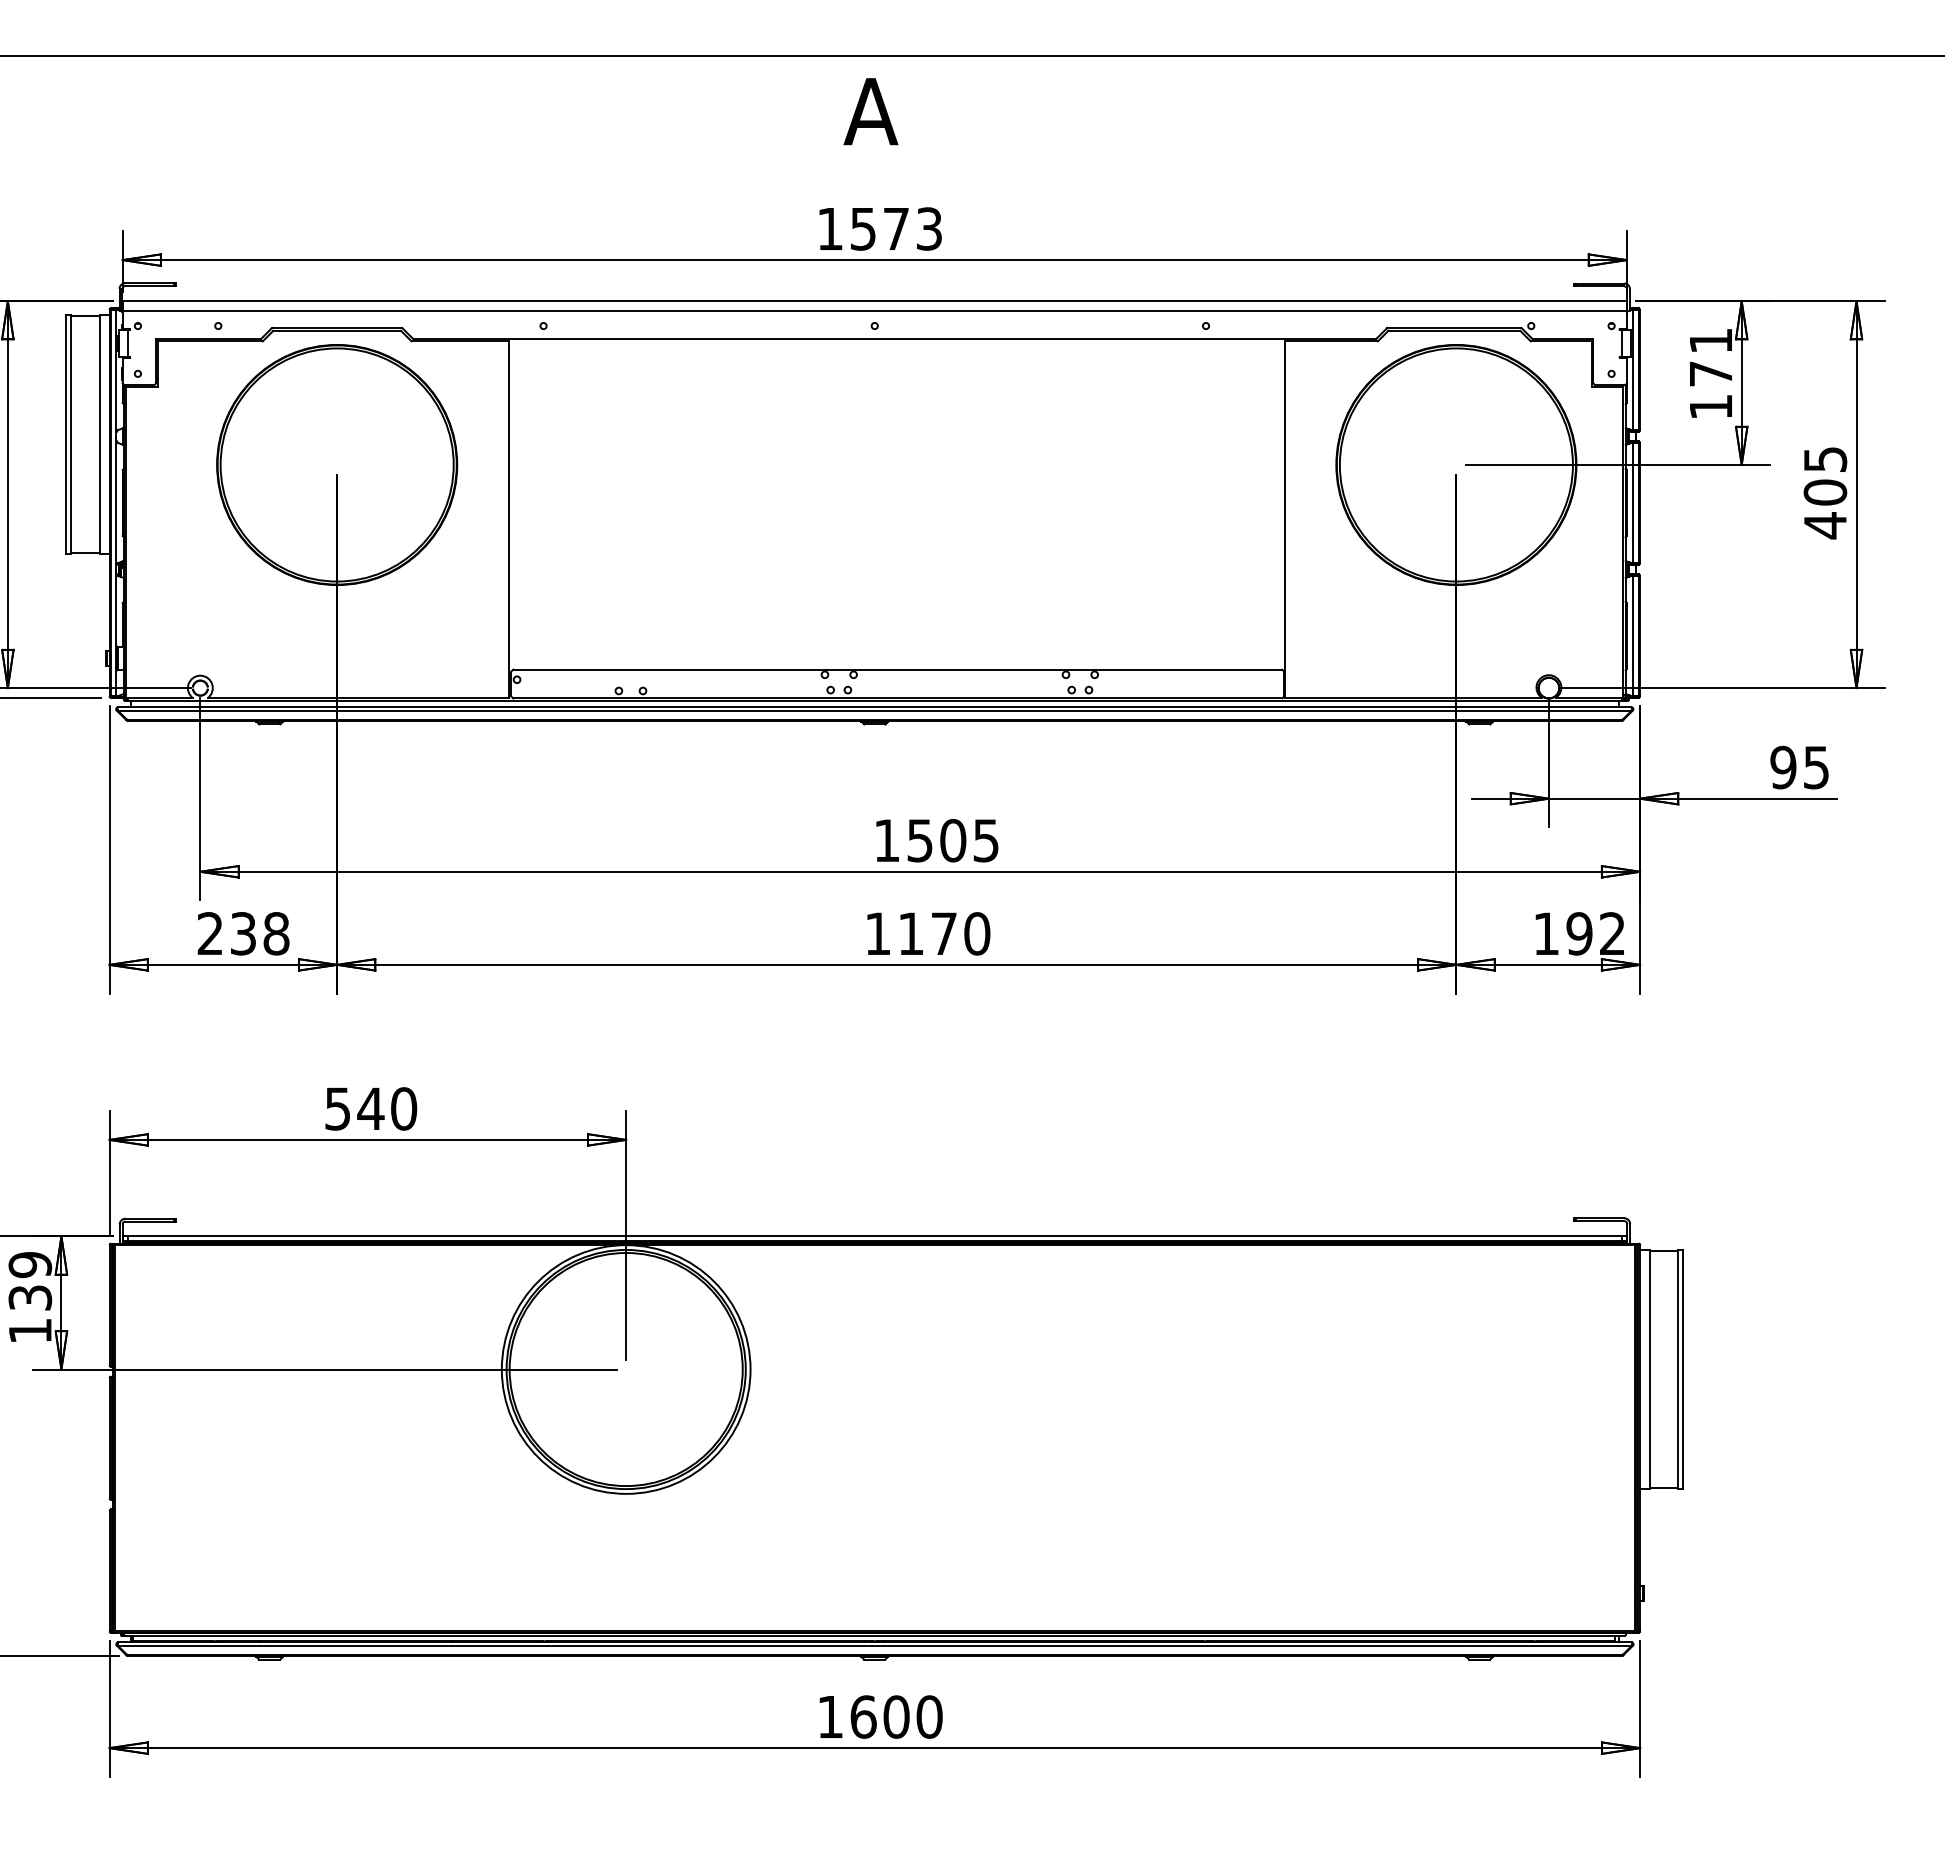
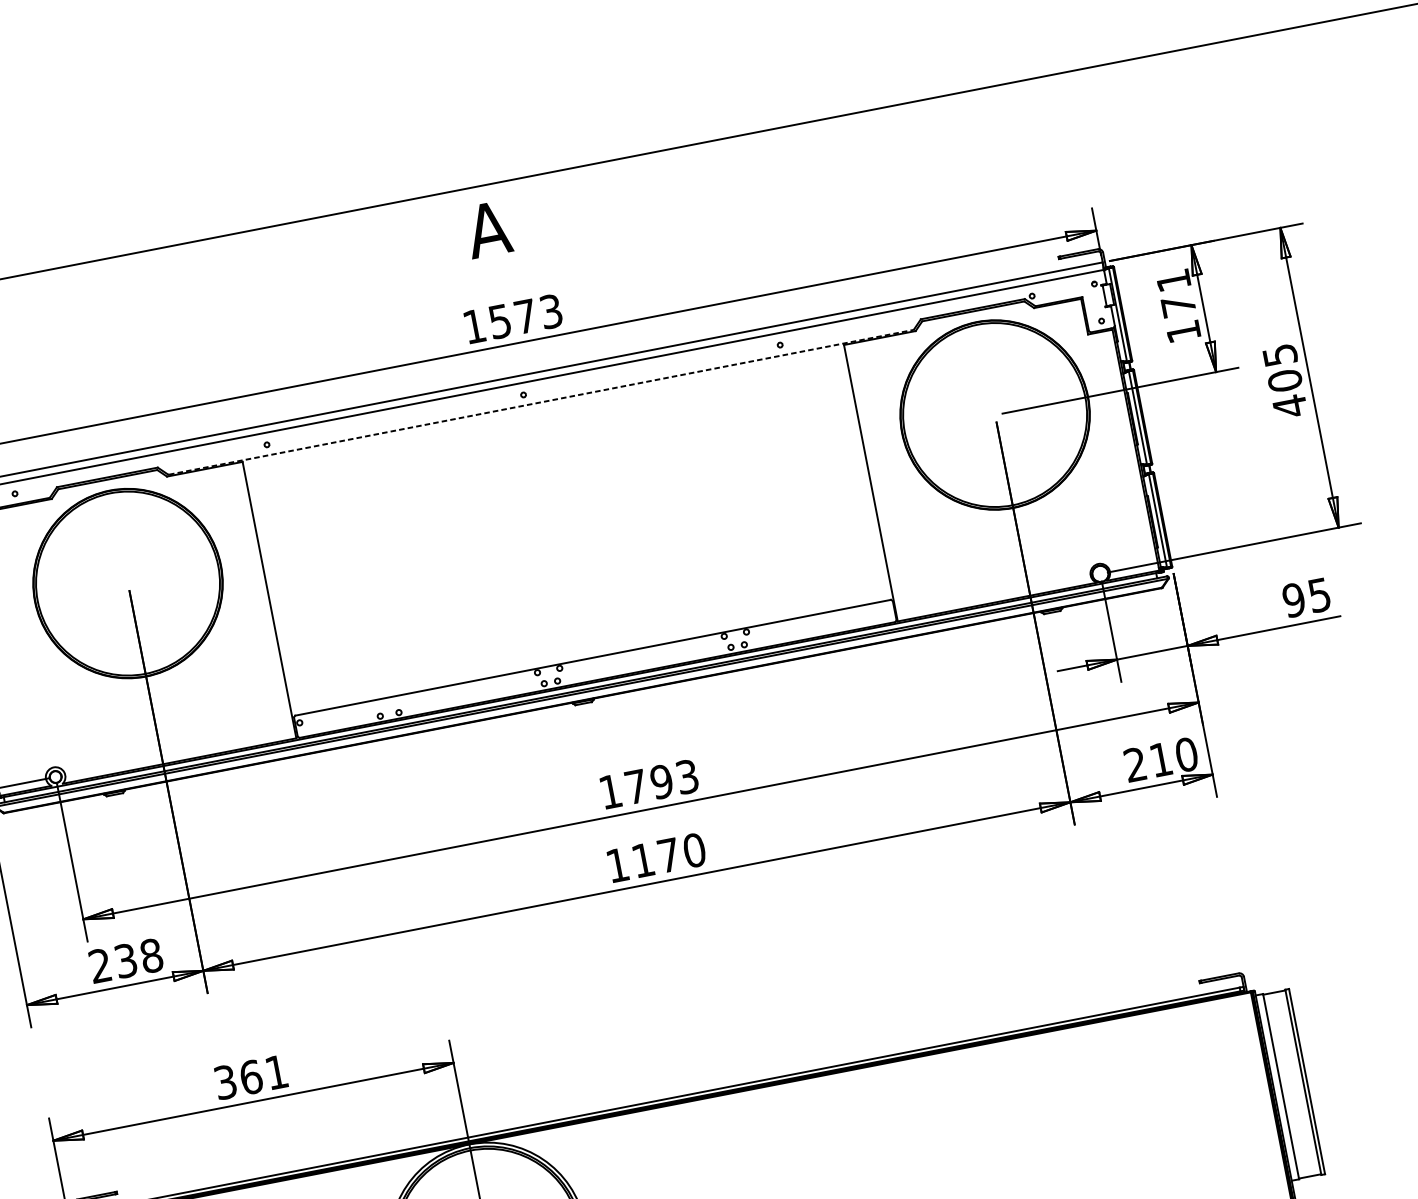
line: (895, 339) -> (541, 402), solid -> dashed
text: (952, 840) -> (661, 781), 1505 -> 1793
text: (1579, 933) -> (1161, 759), 192 -> 210
text: (371, 1108) -> (251, 1076), 540 -> 361

